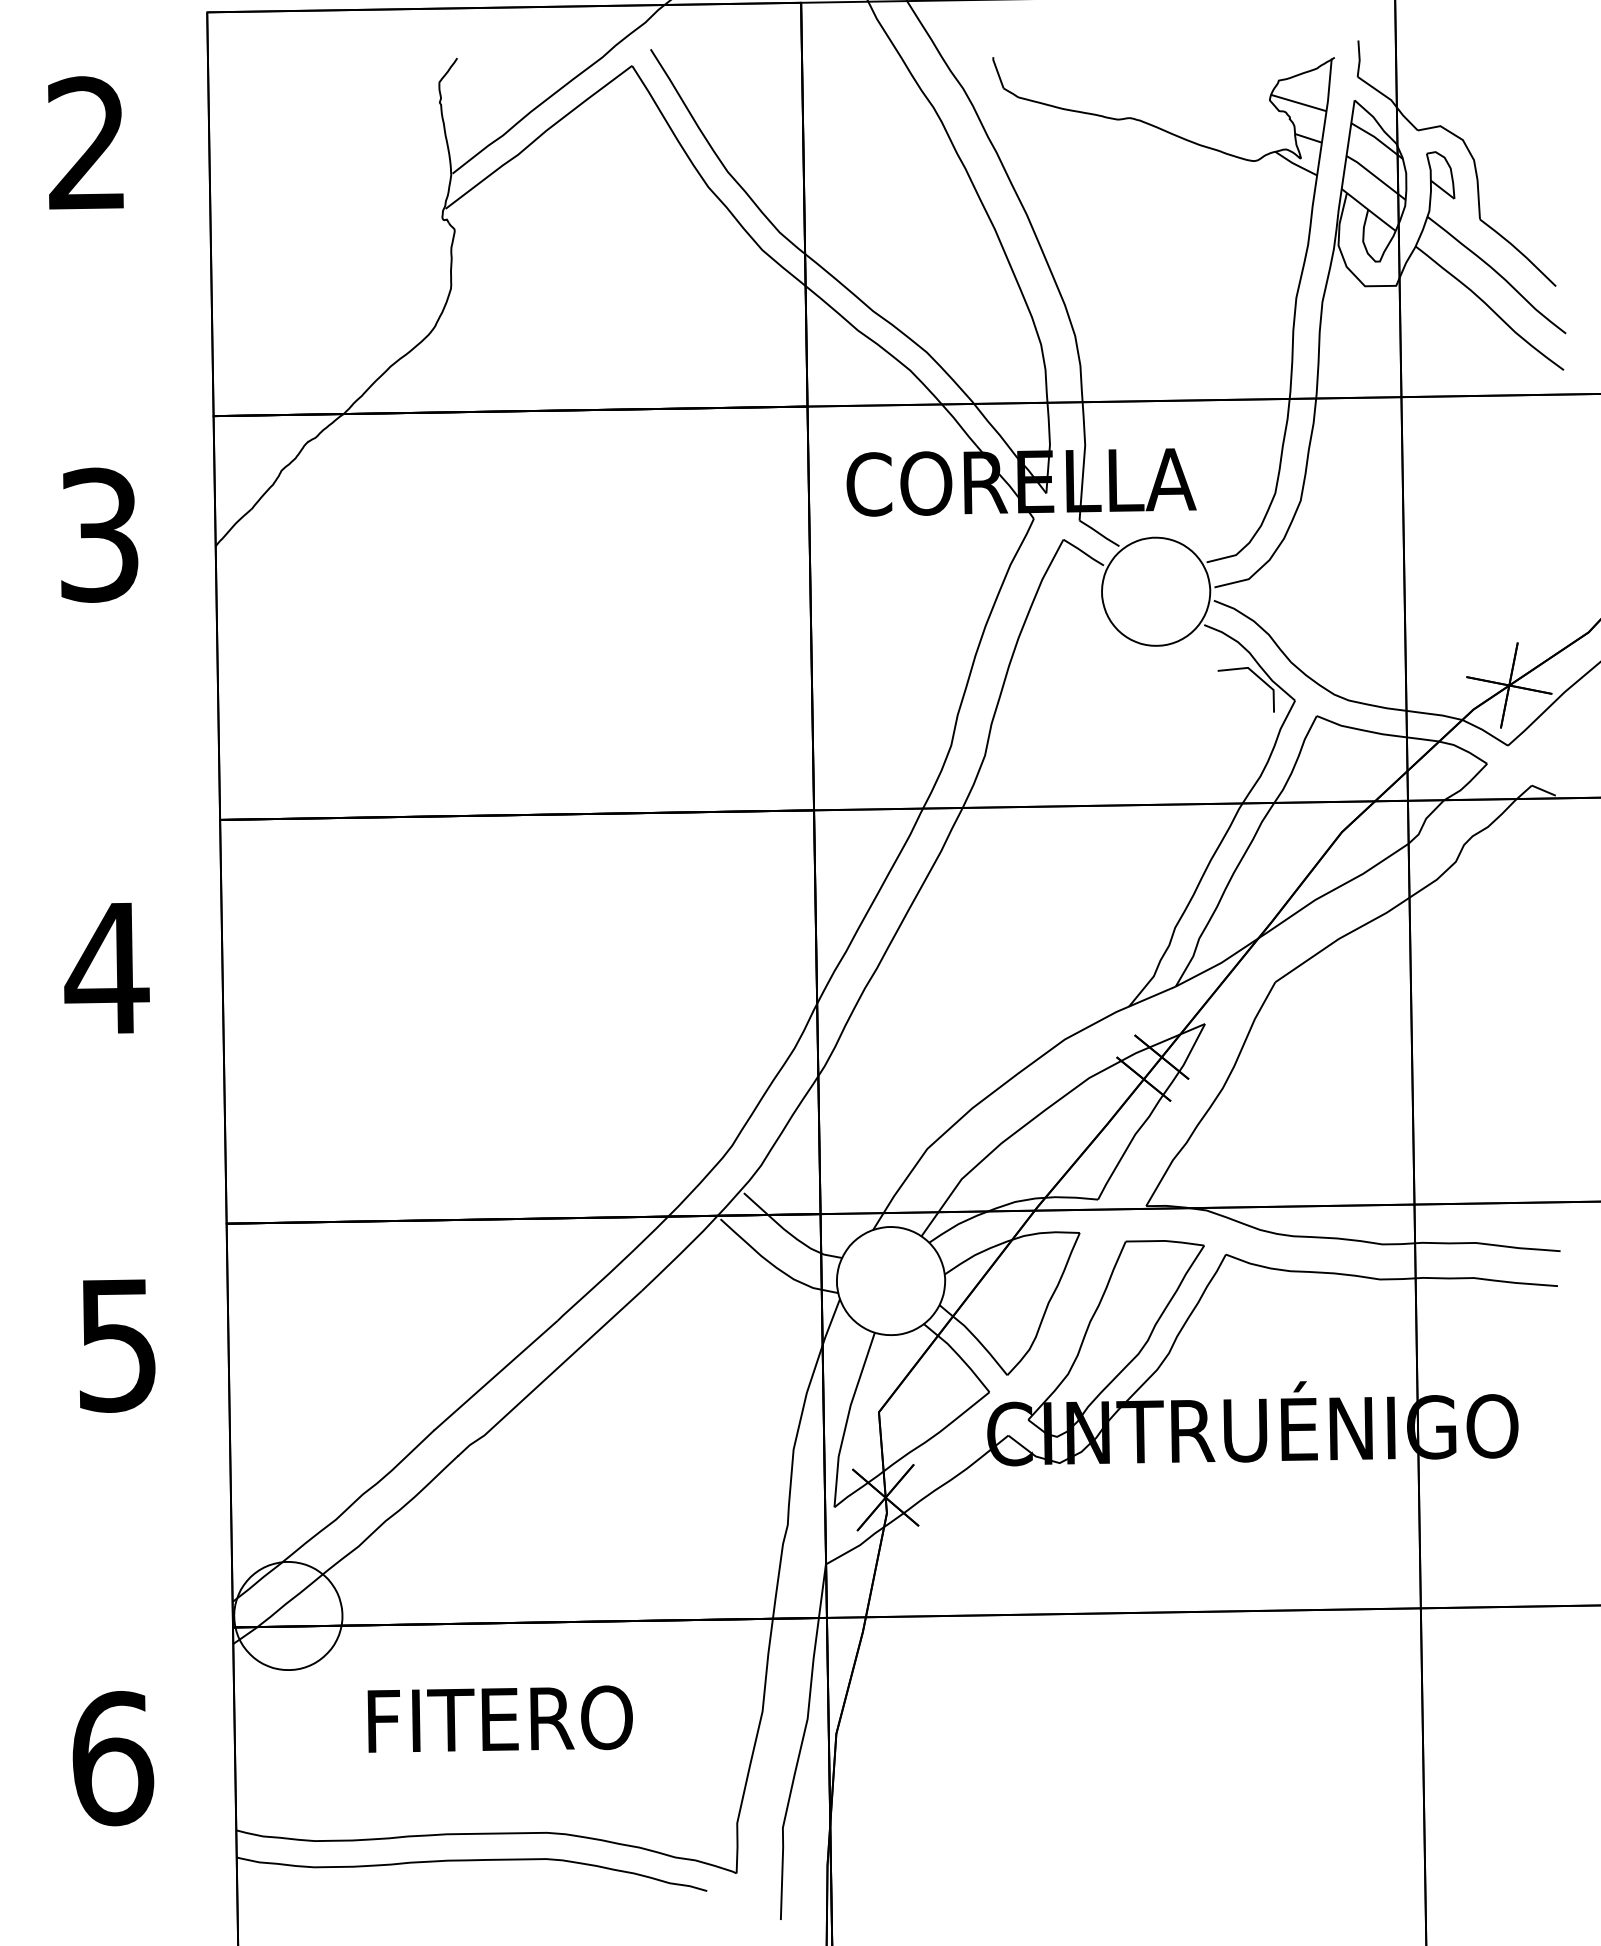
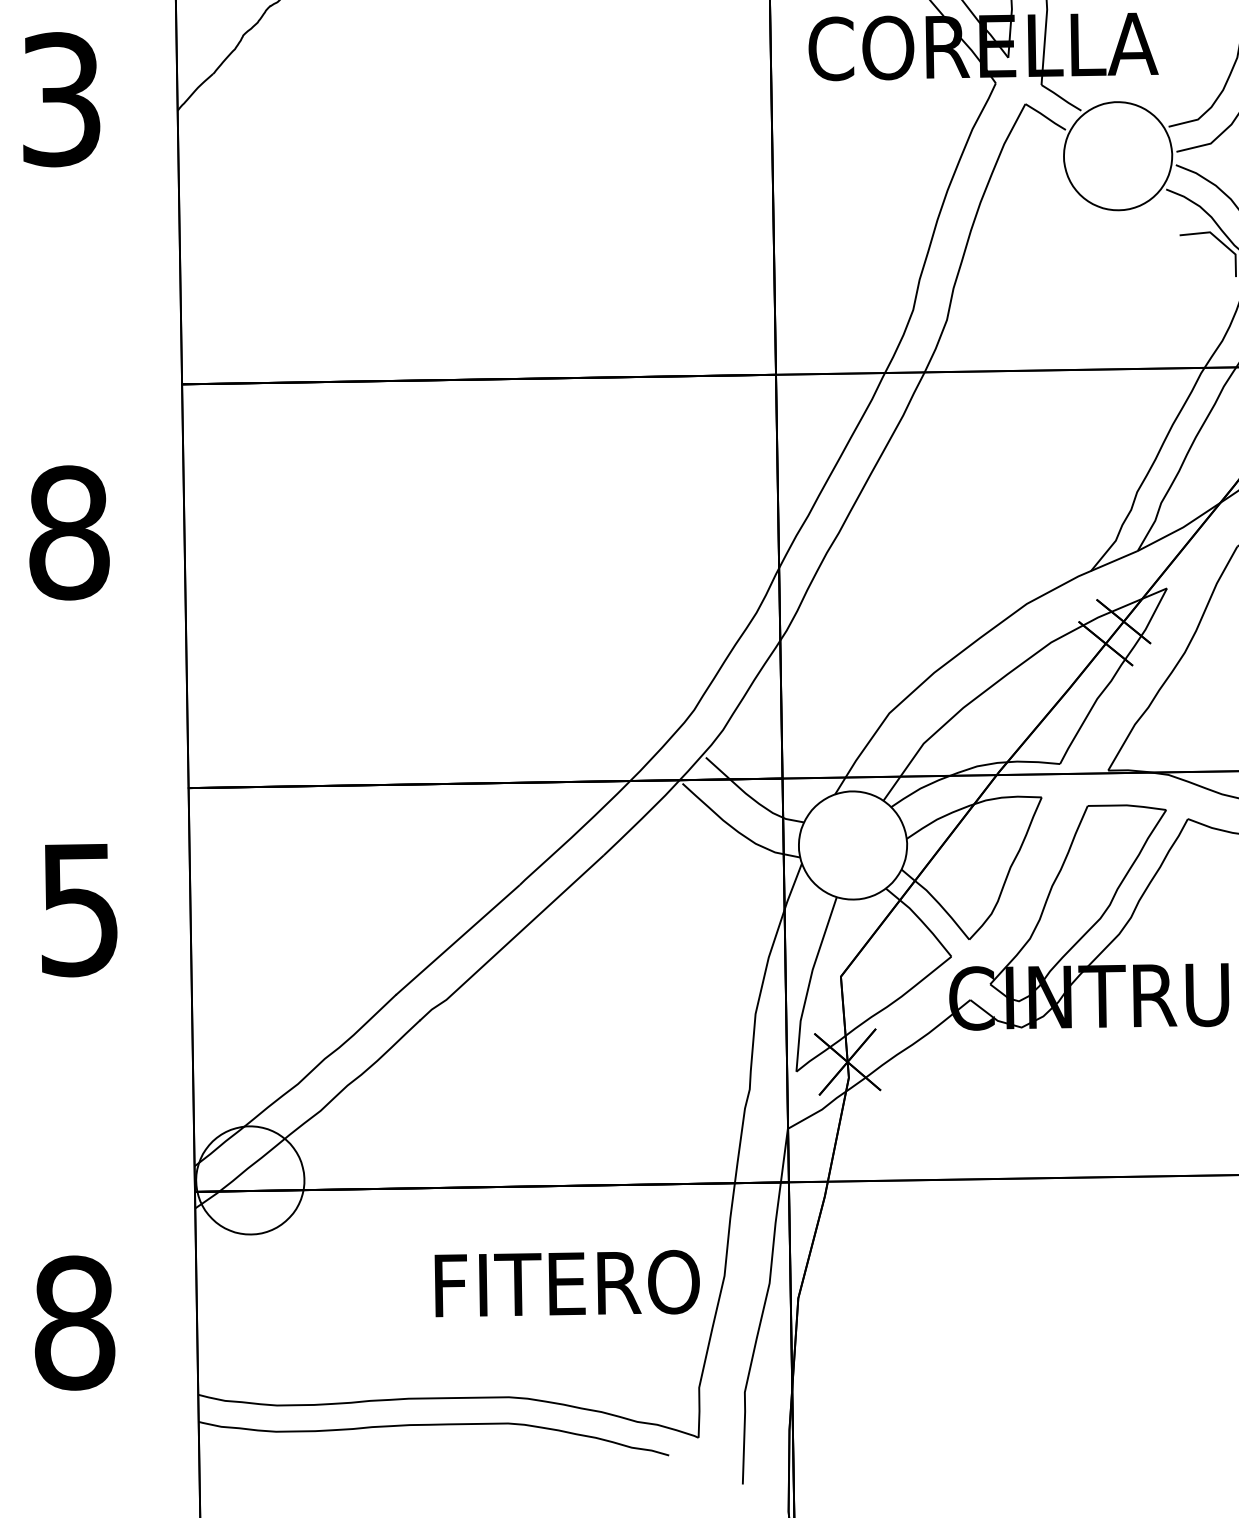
text: (106, 968) -> (68, 532), 4 -> 8
text: (499, 1718) -> (566, 1282), moved
text: (113, 1758) -> (75, 1322), 6 -> 8

